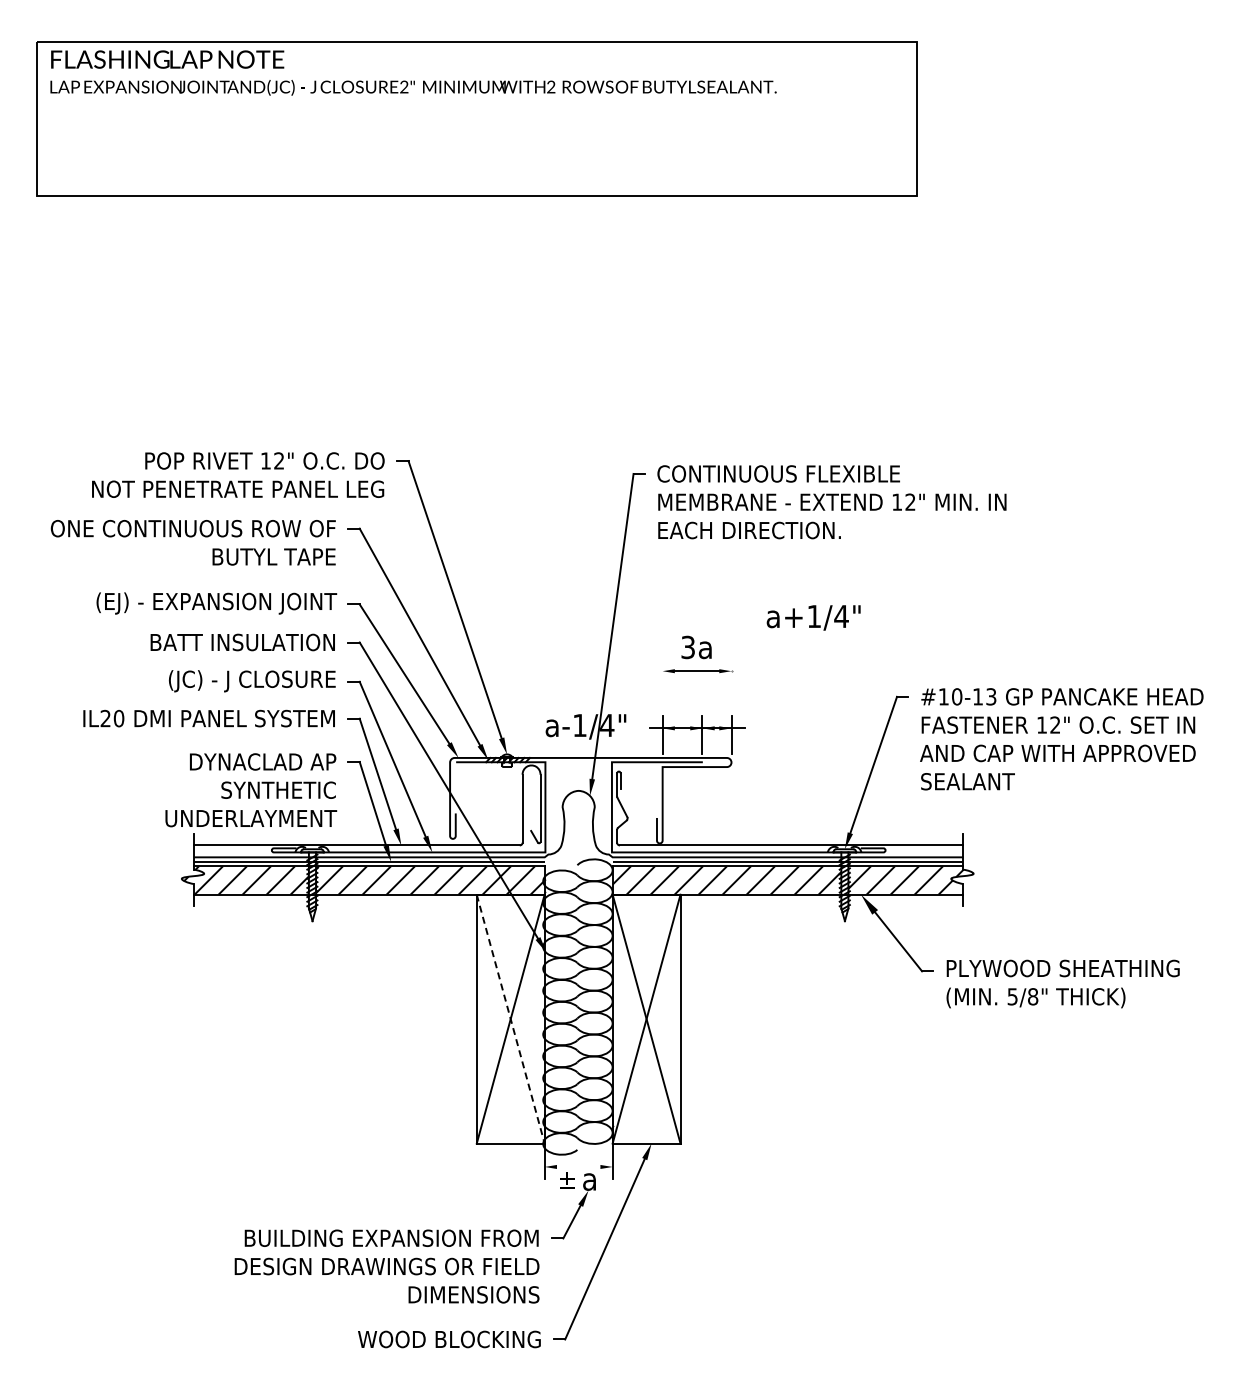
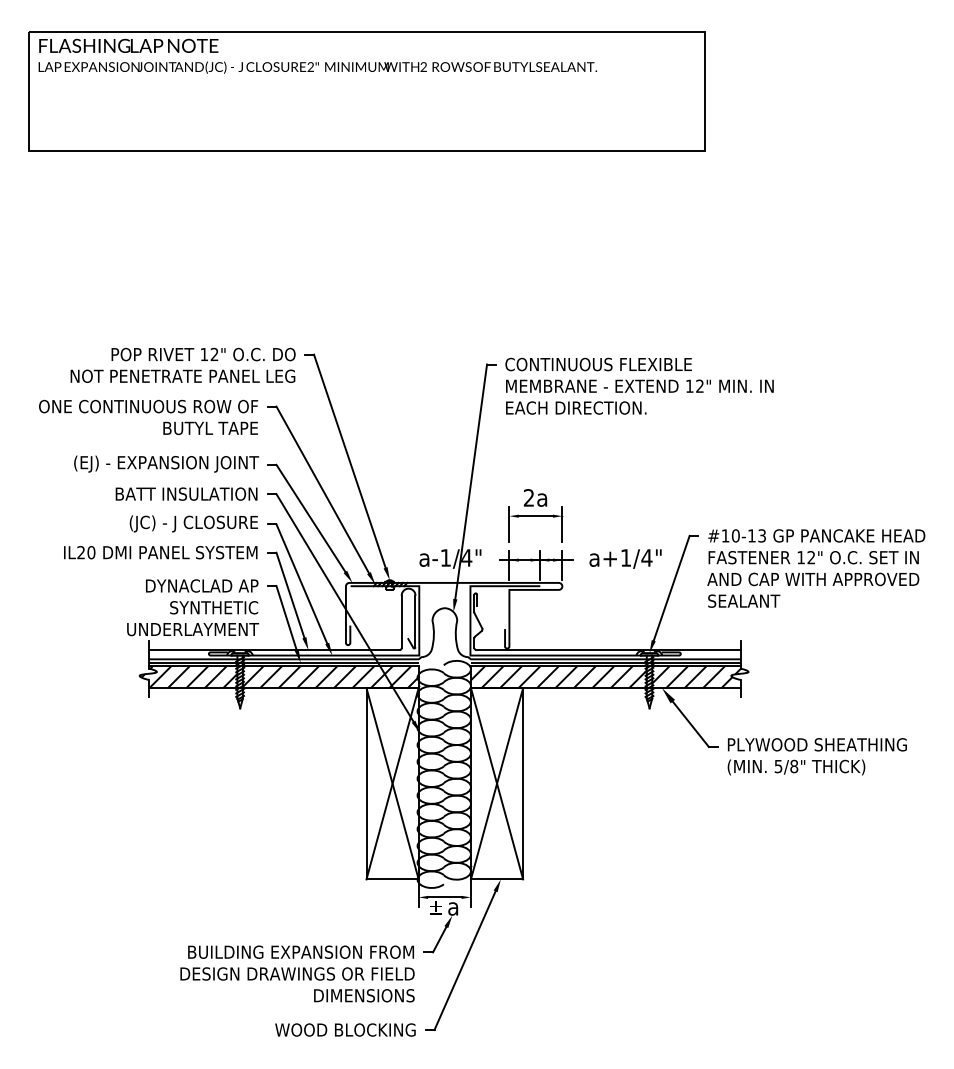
text: (813, 617) -> (625, 558), moved
text: (687, 647) -> (528, 497), 3a -> 2a
line: (662, 681) -> (509, 524), added
line: (731, 681) -> (562, 524), added
line: (510, 1019) -> (392, 784), dashed -> solid
line: (578, 1166) -> (444, 897), added

